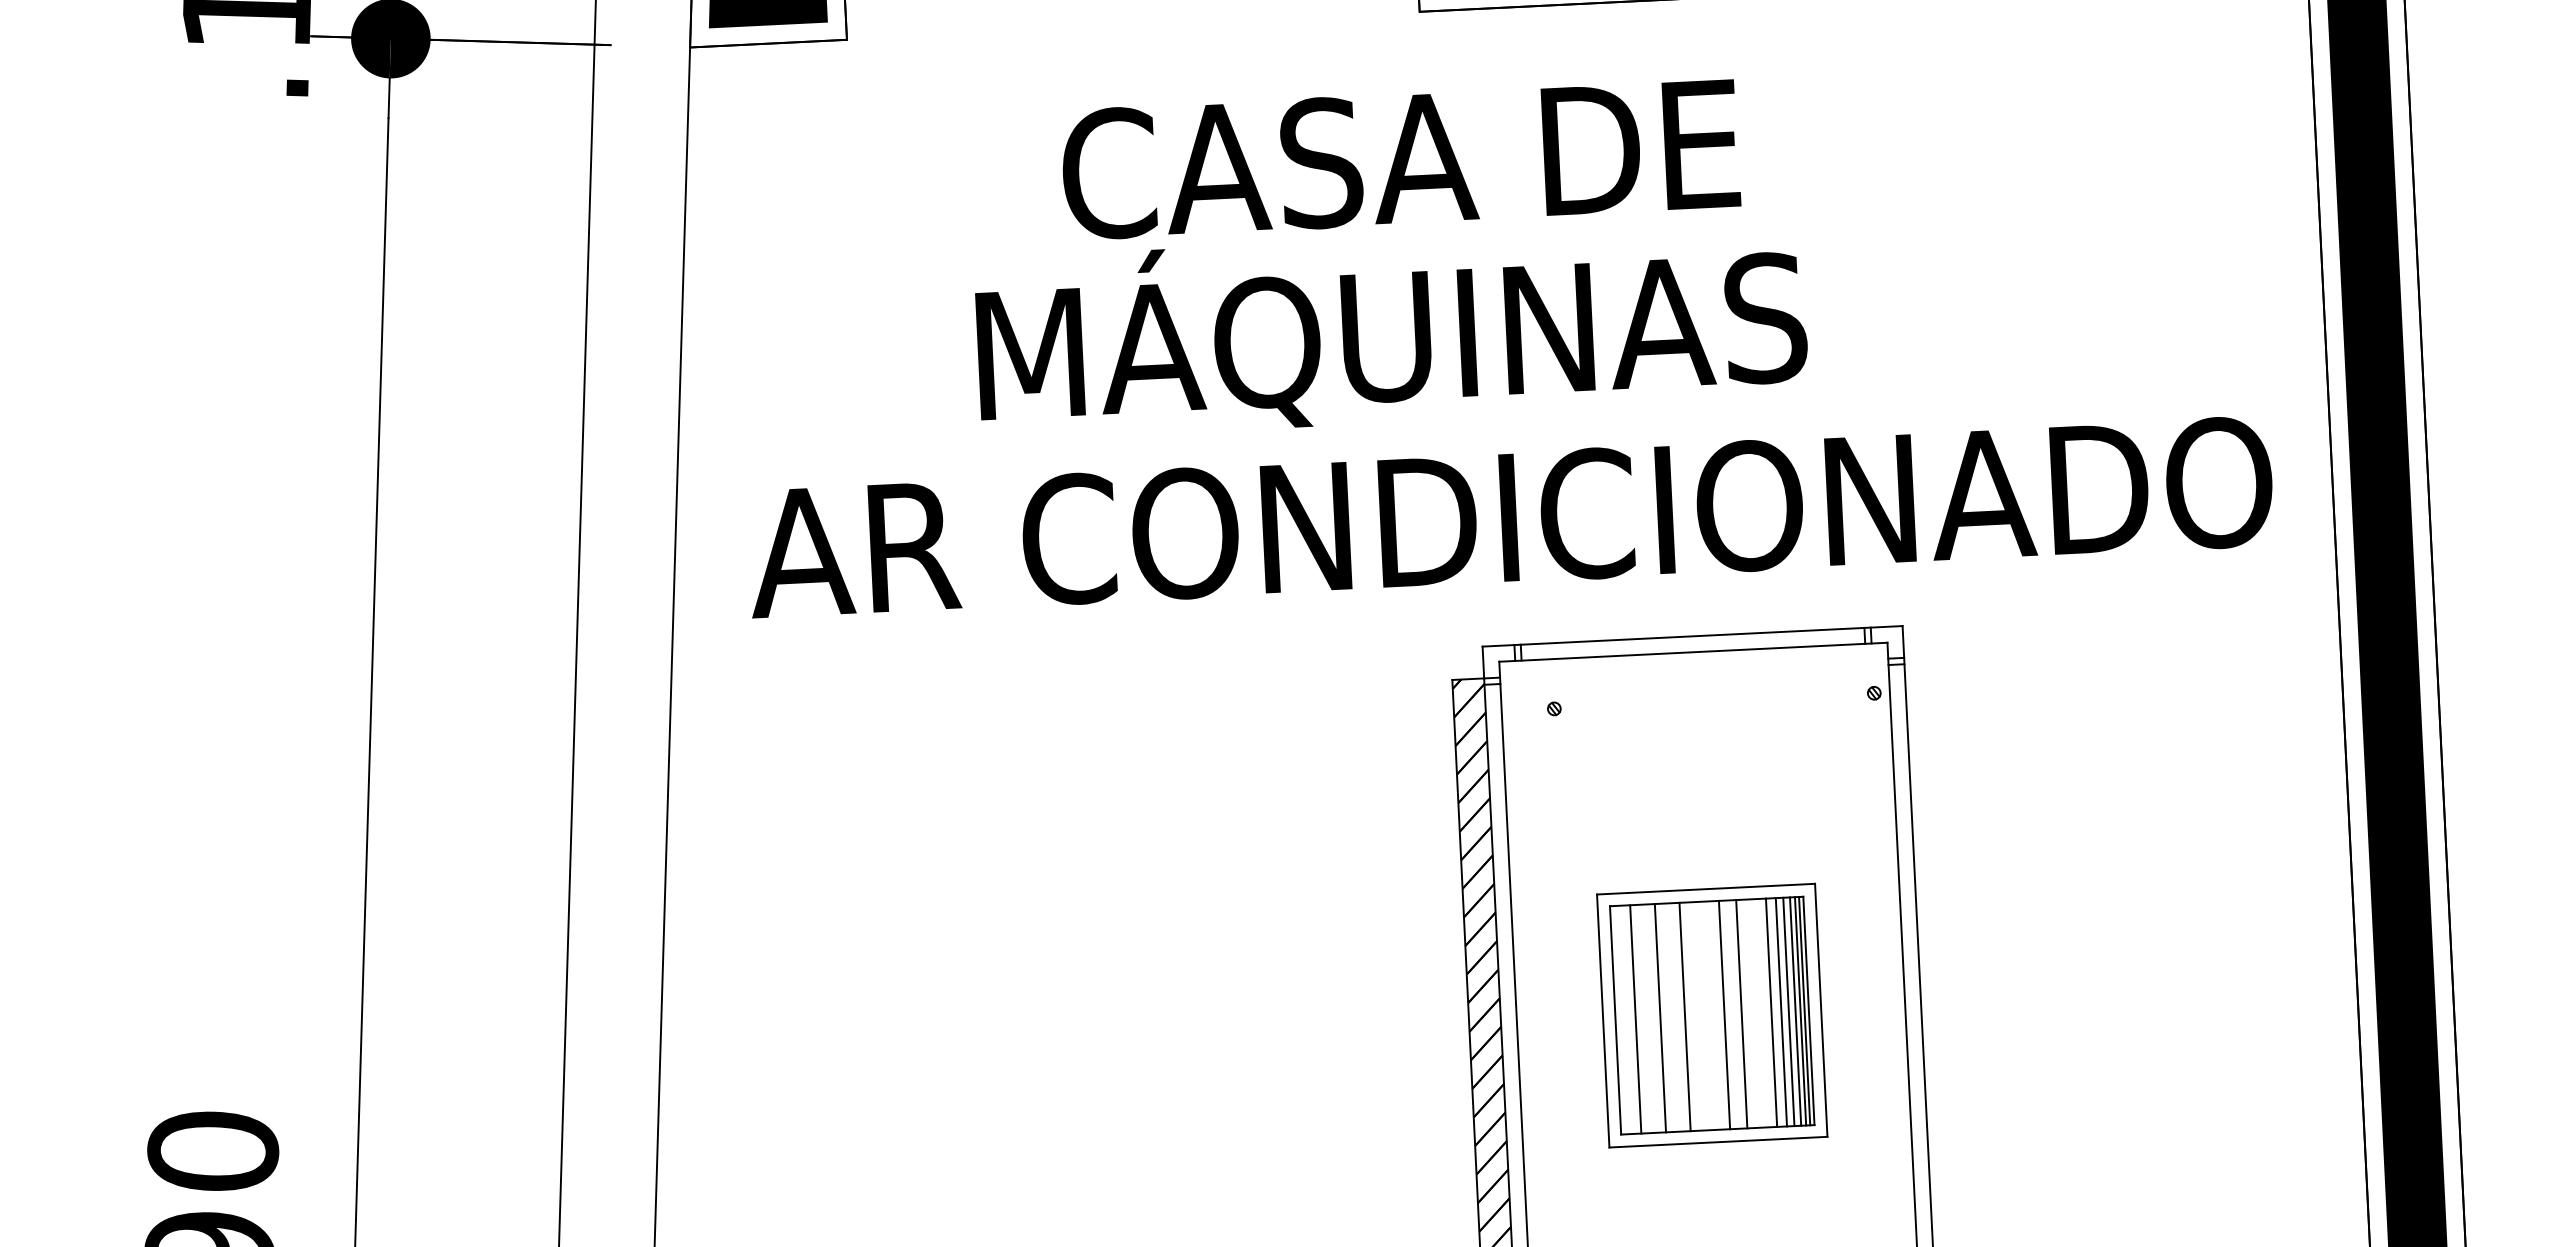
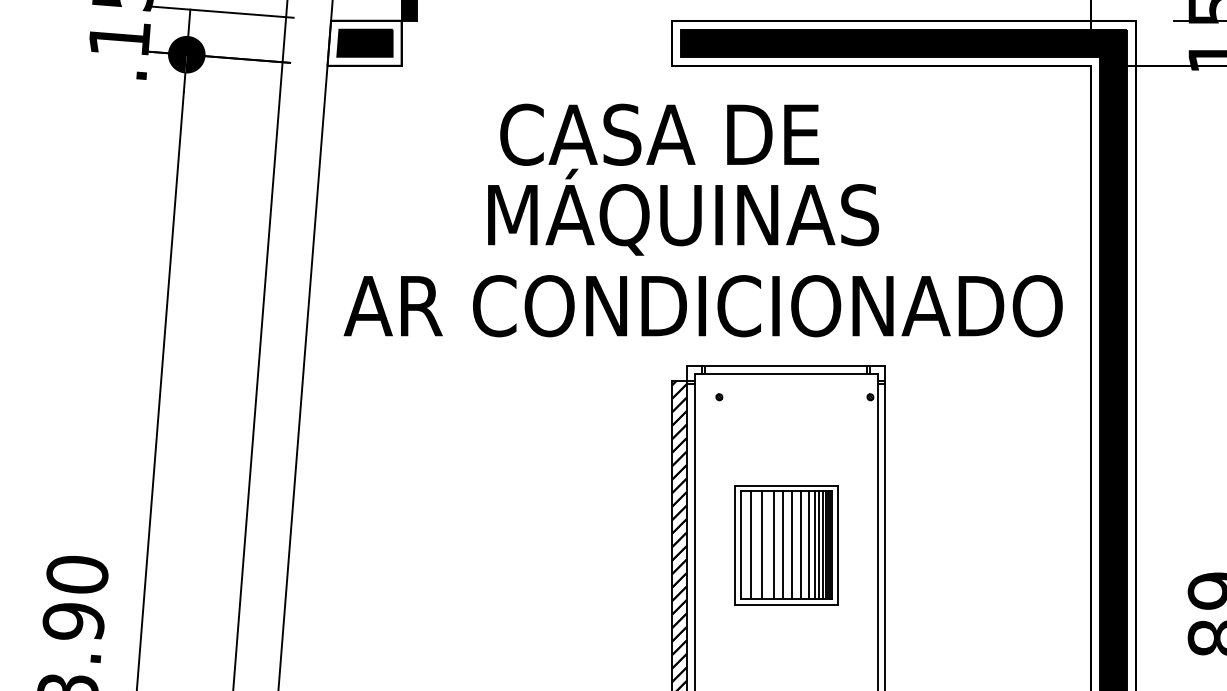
text: (1391, 328) -> (683, 211), moved
line: (1758, 1013) -> (808, 545), added
line: (1705, 1016) -> (783, 545), added

